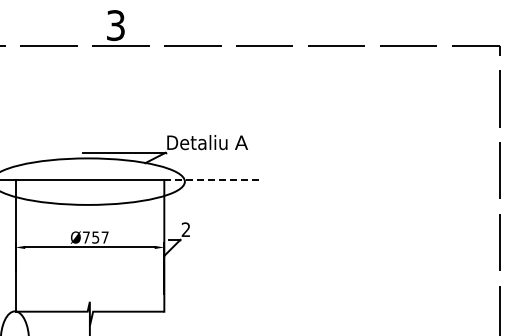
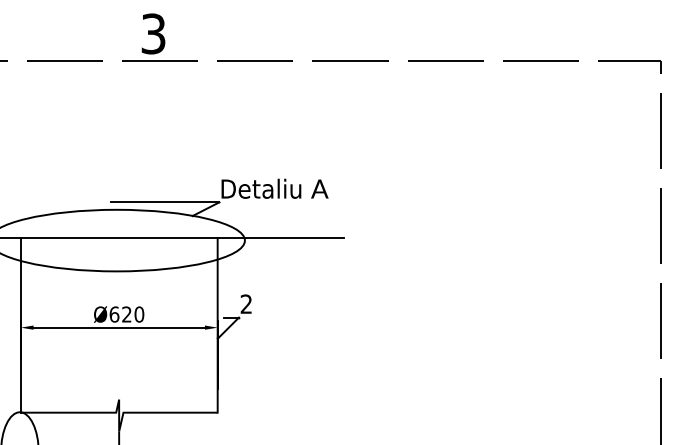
line: (212, 180) -> (281, 239), dashed -> solid
text: (95, 237) -> (126, 314), Ø757 -> Ø620

